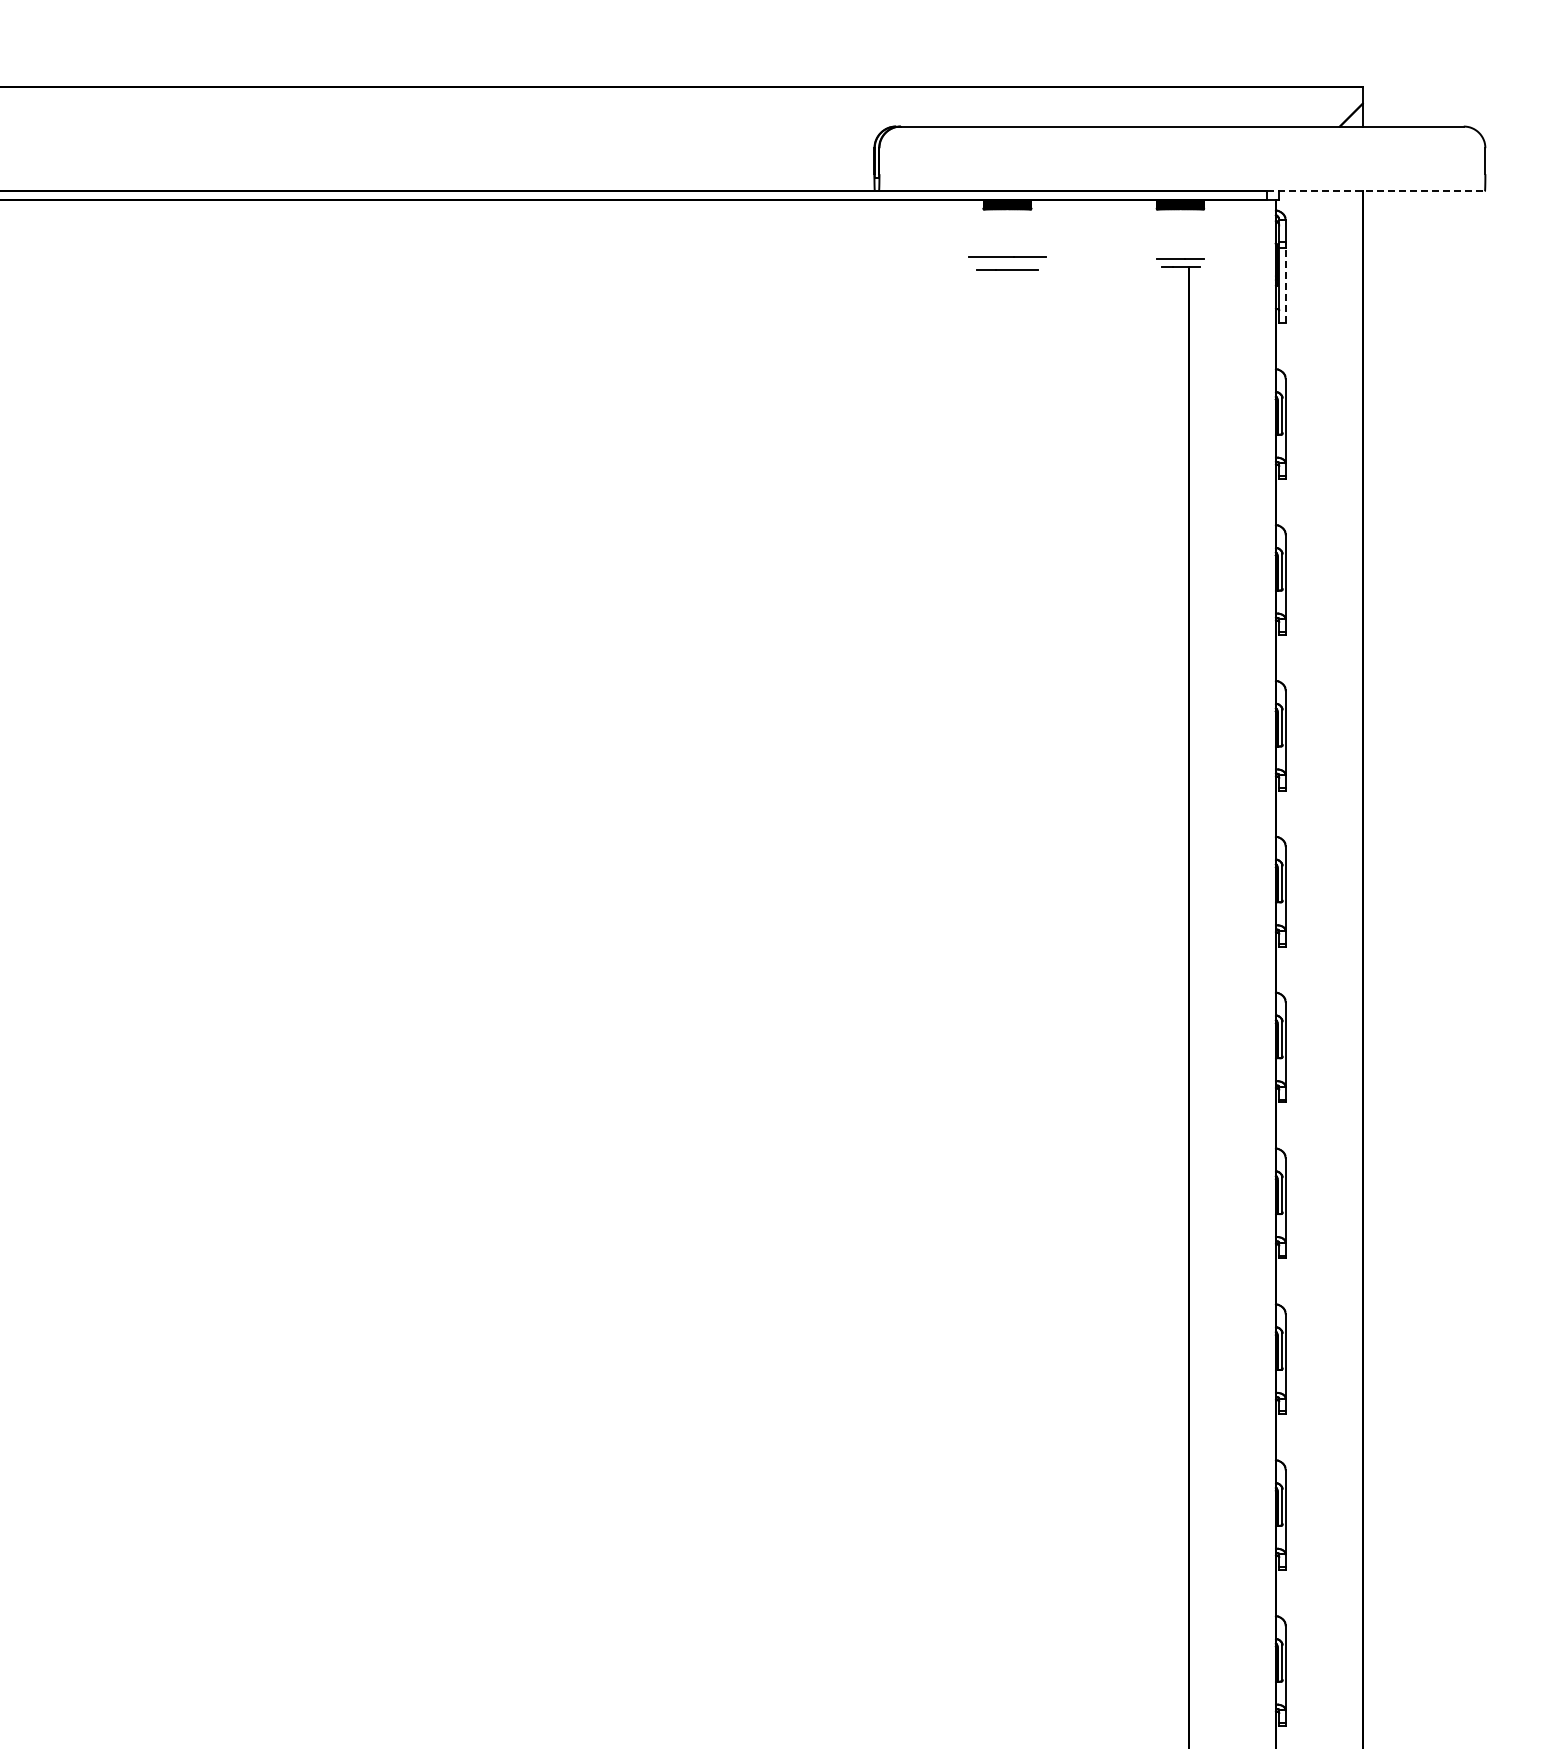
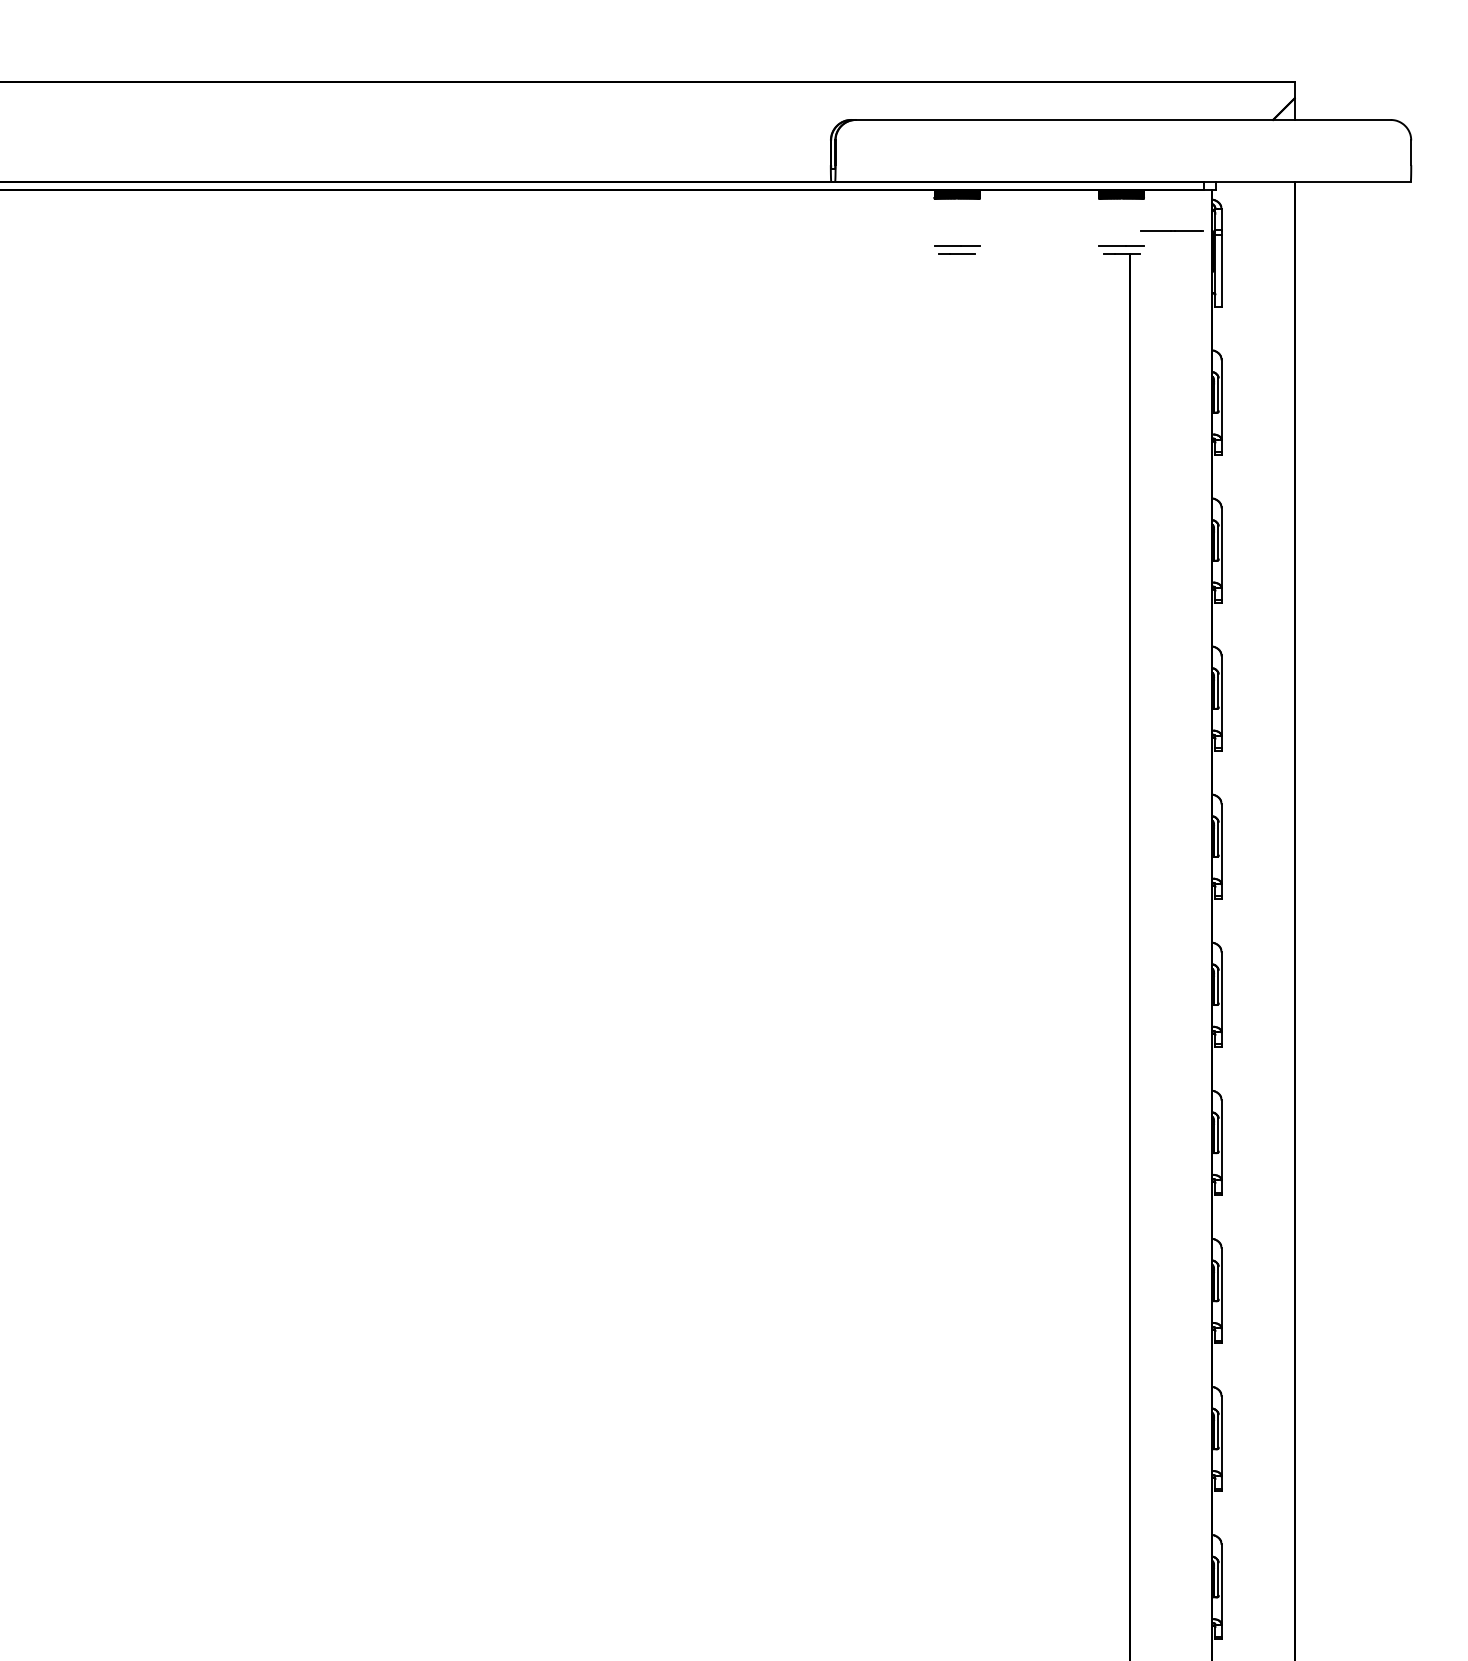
line: (1376, 191) -> (1307, 181), dashed -> solid
line: (1233, 242) -> (1171, 230), added
part: (1007, 262) -> (957, 249), size x0.62
line: (1285, 285) -> (1221, 270), dashed -> solid

